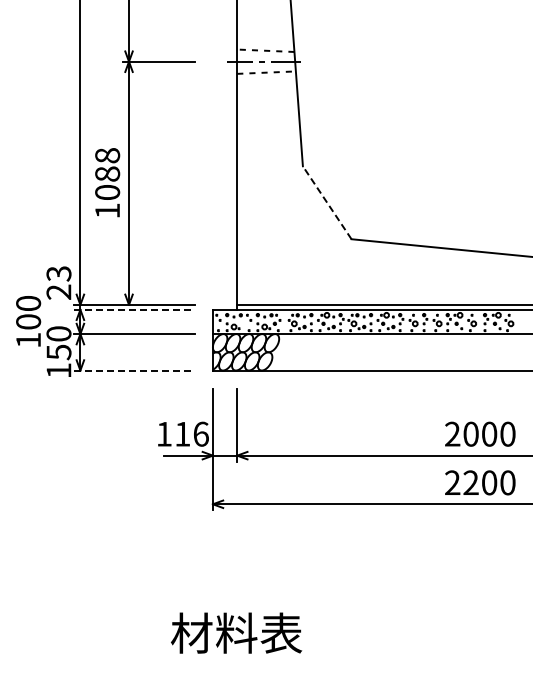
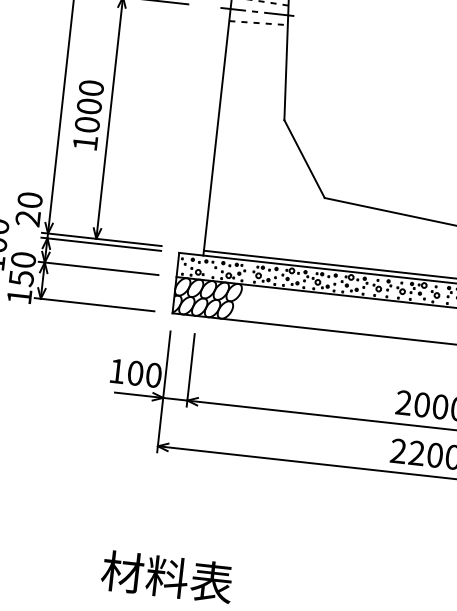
text: (107, 164) -> (90, 96), 1088 -> 1000
line: (327, 202) -> (304, 158), dashed -> solid
text: (58, 273) -> (29, 199), 23 -> 20
line: (135, 309) -> (102, 244), dashed -> solid
line: (135, 370) -> (95, 304), dashed -> solid
text: (191, 433) -> (144, 373), 116 -> 100

